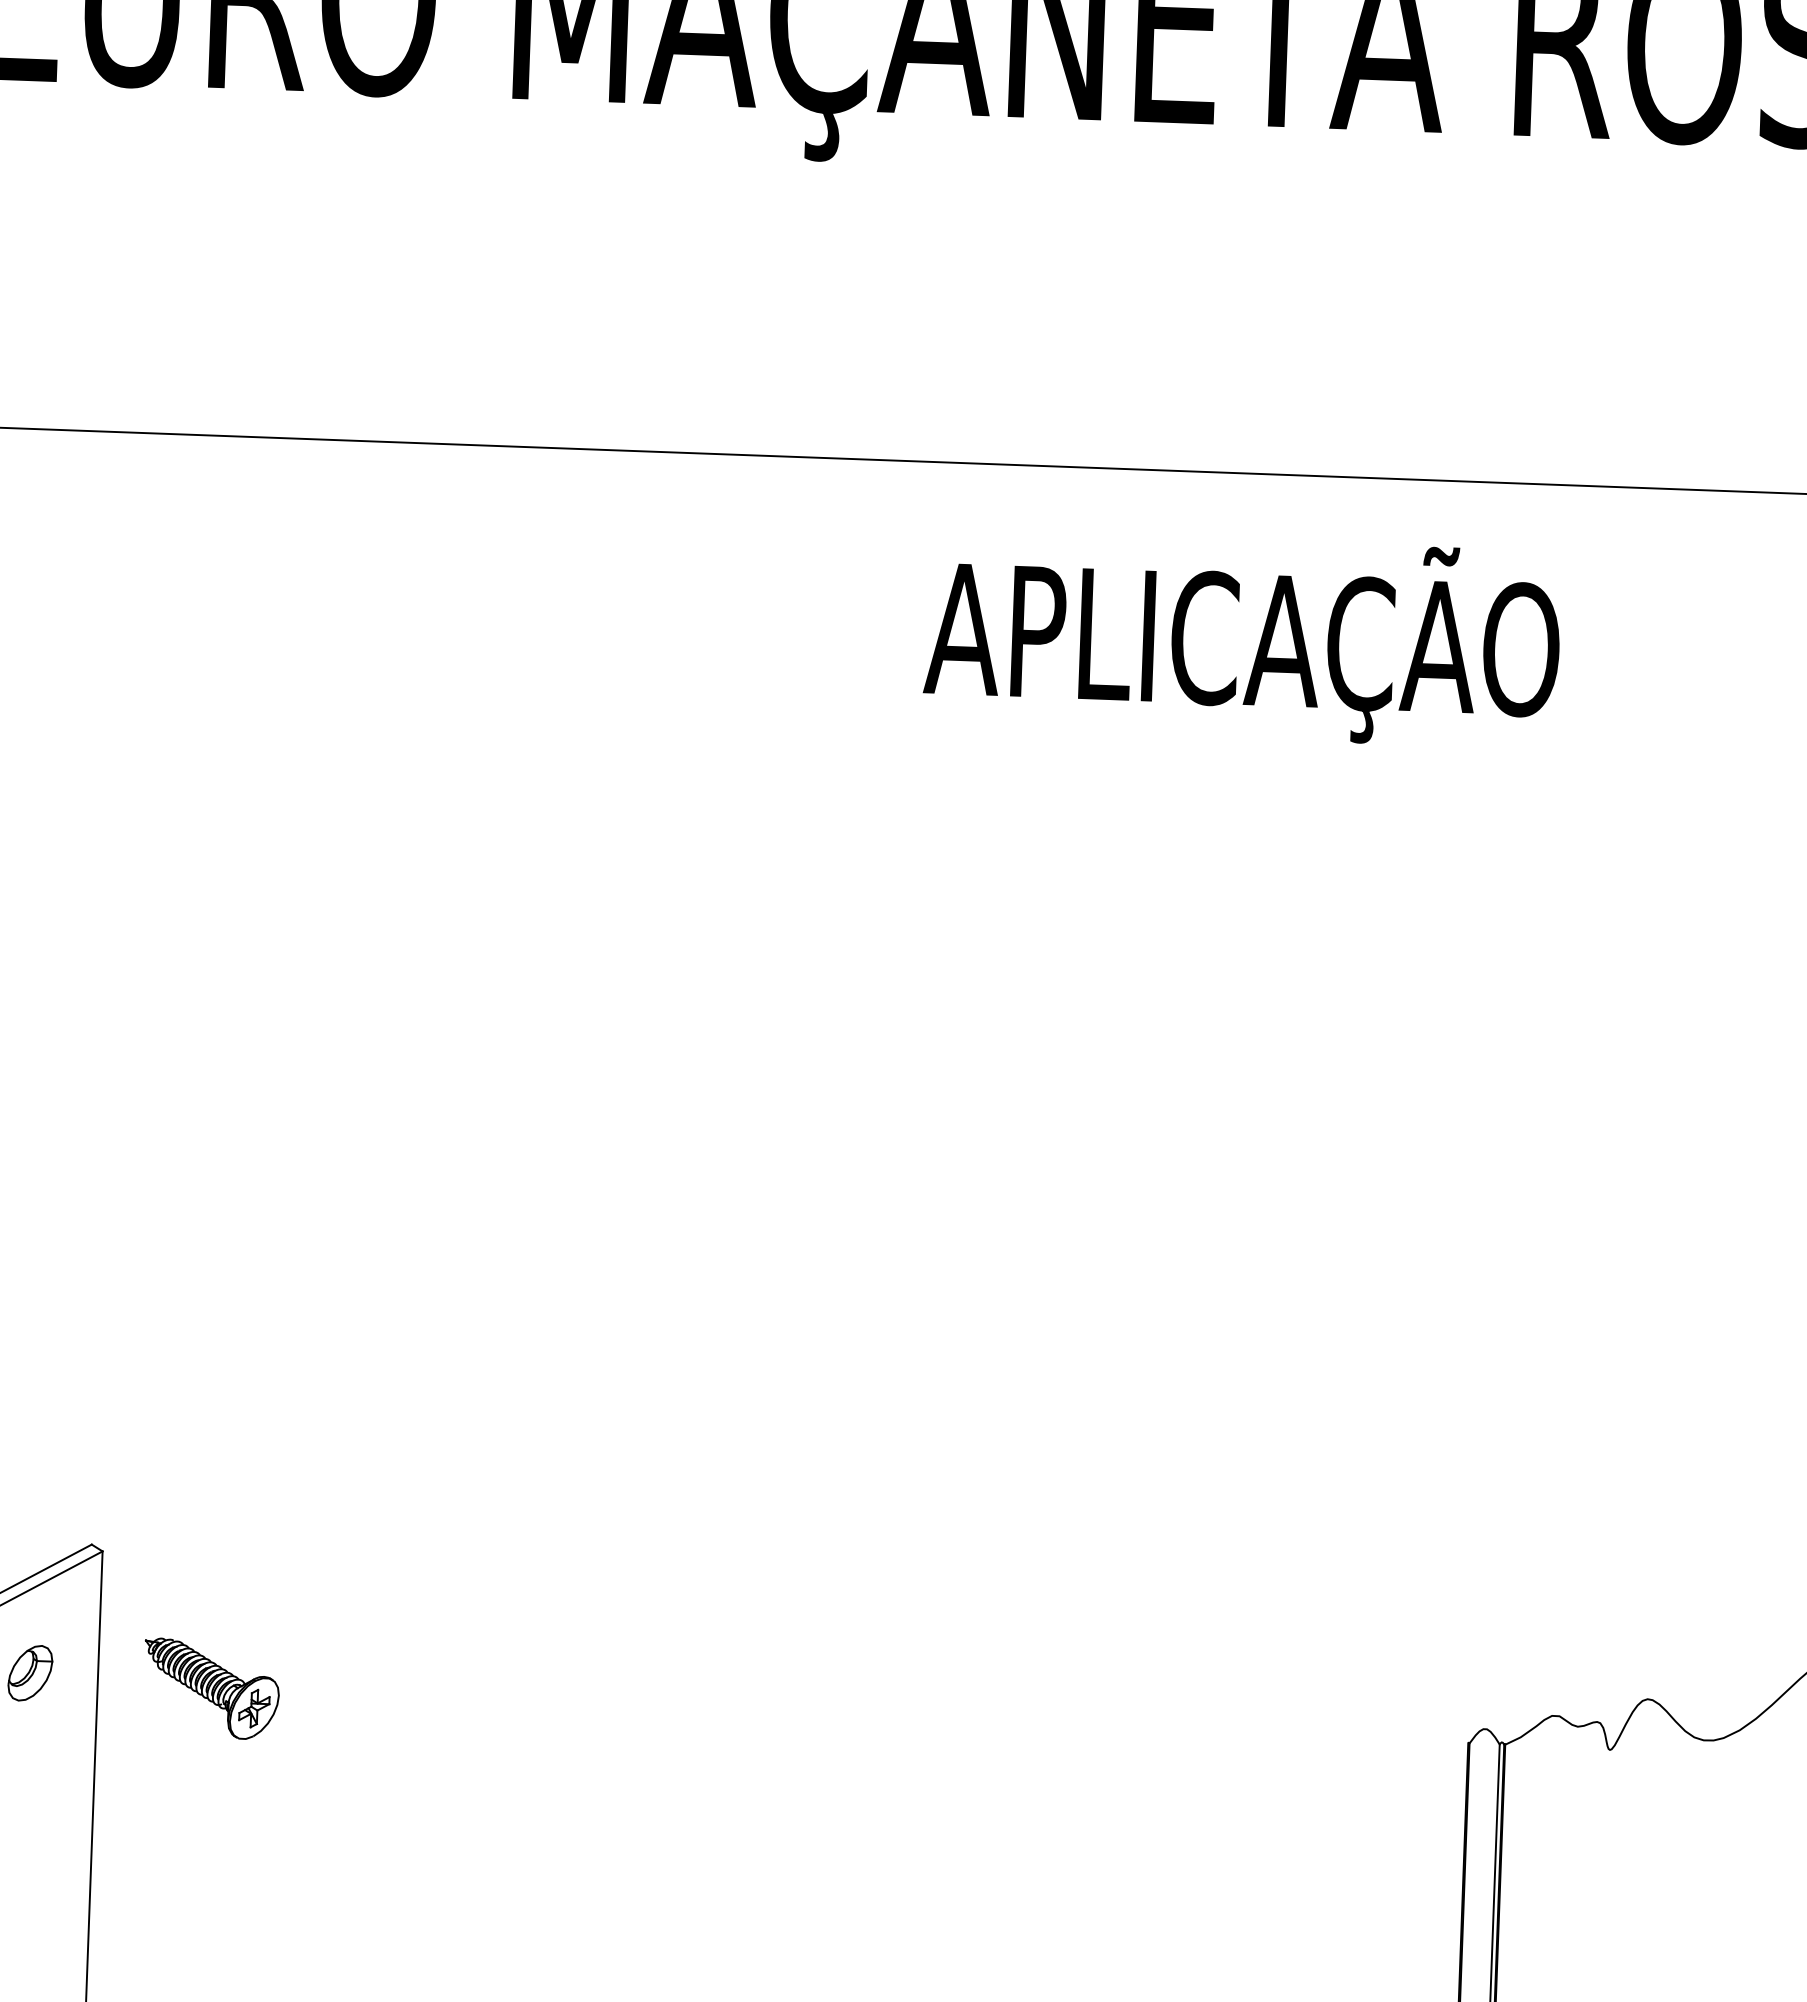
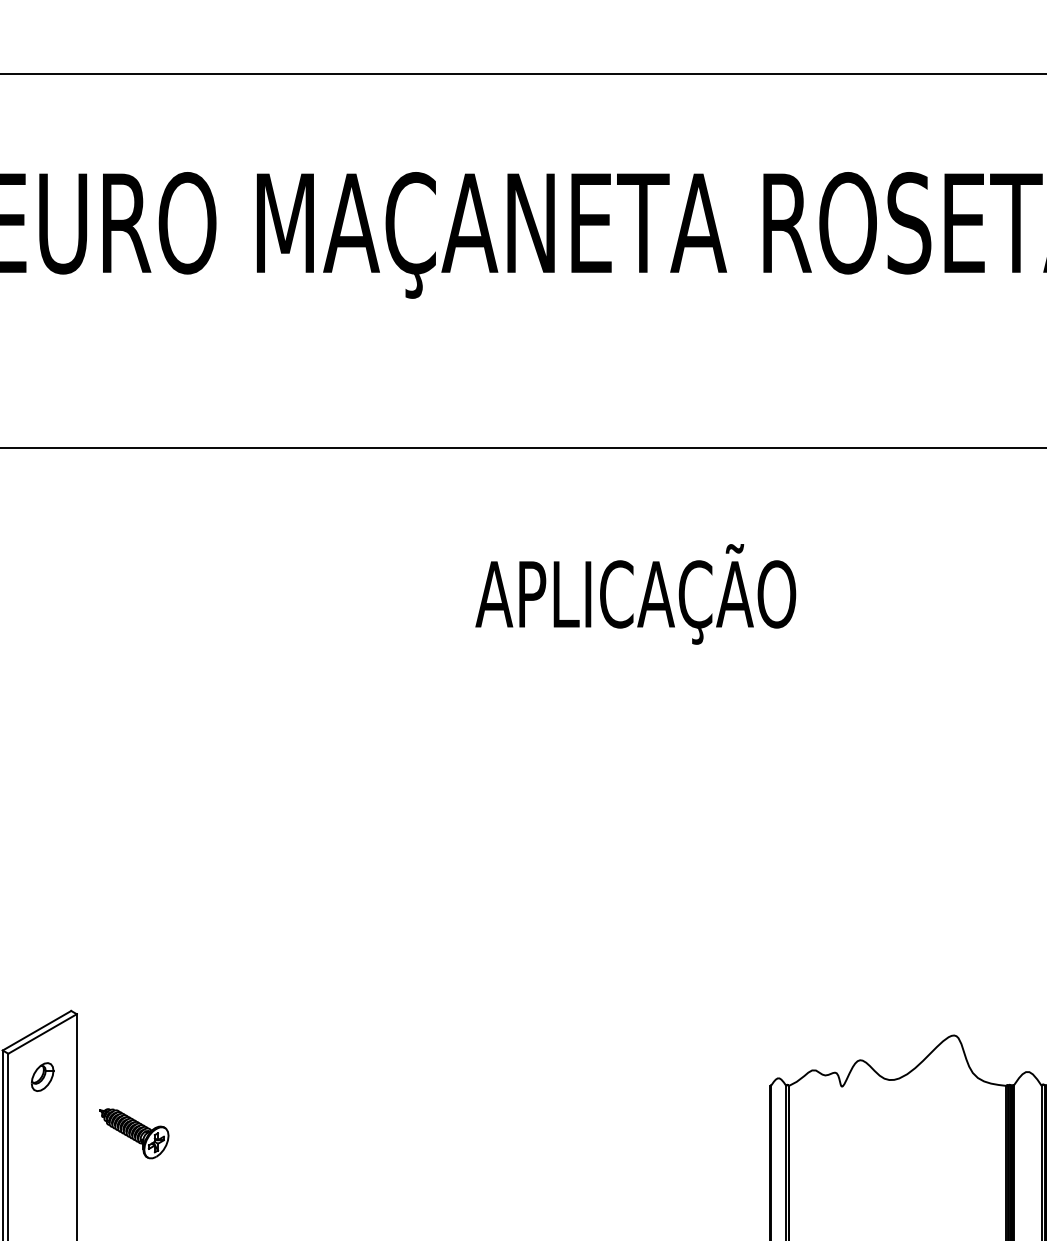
text: (1241, 639) -> (635, 594), moved
part: (211, 1688) -> (134, 1133), moved

